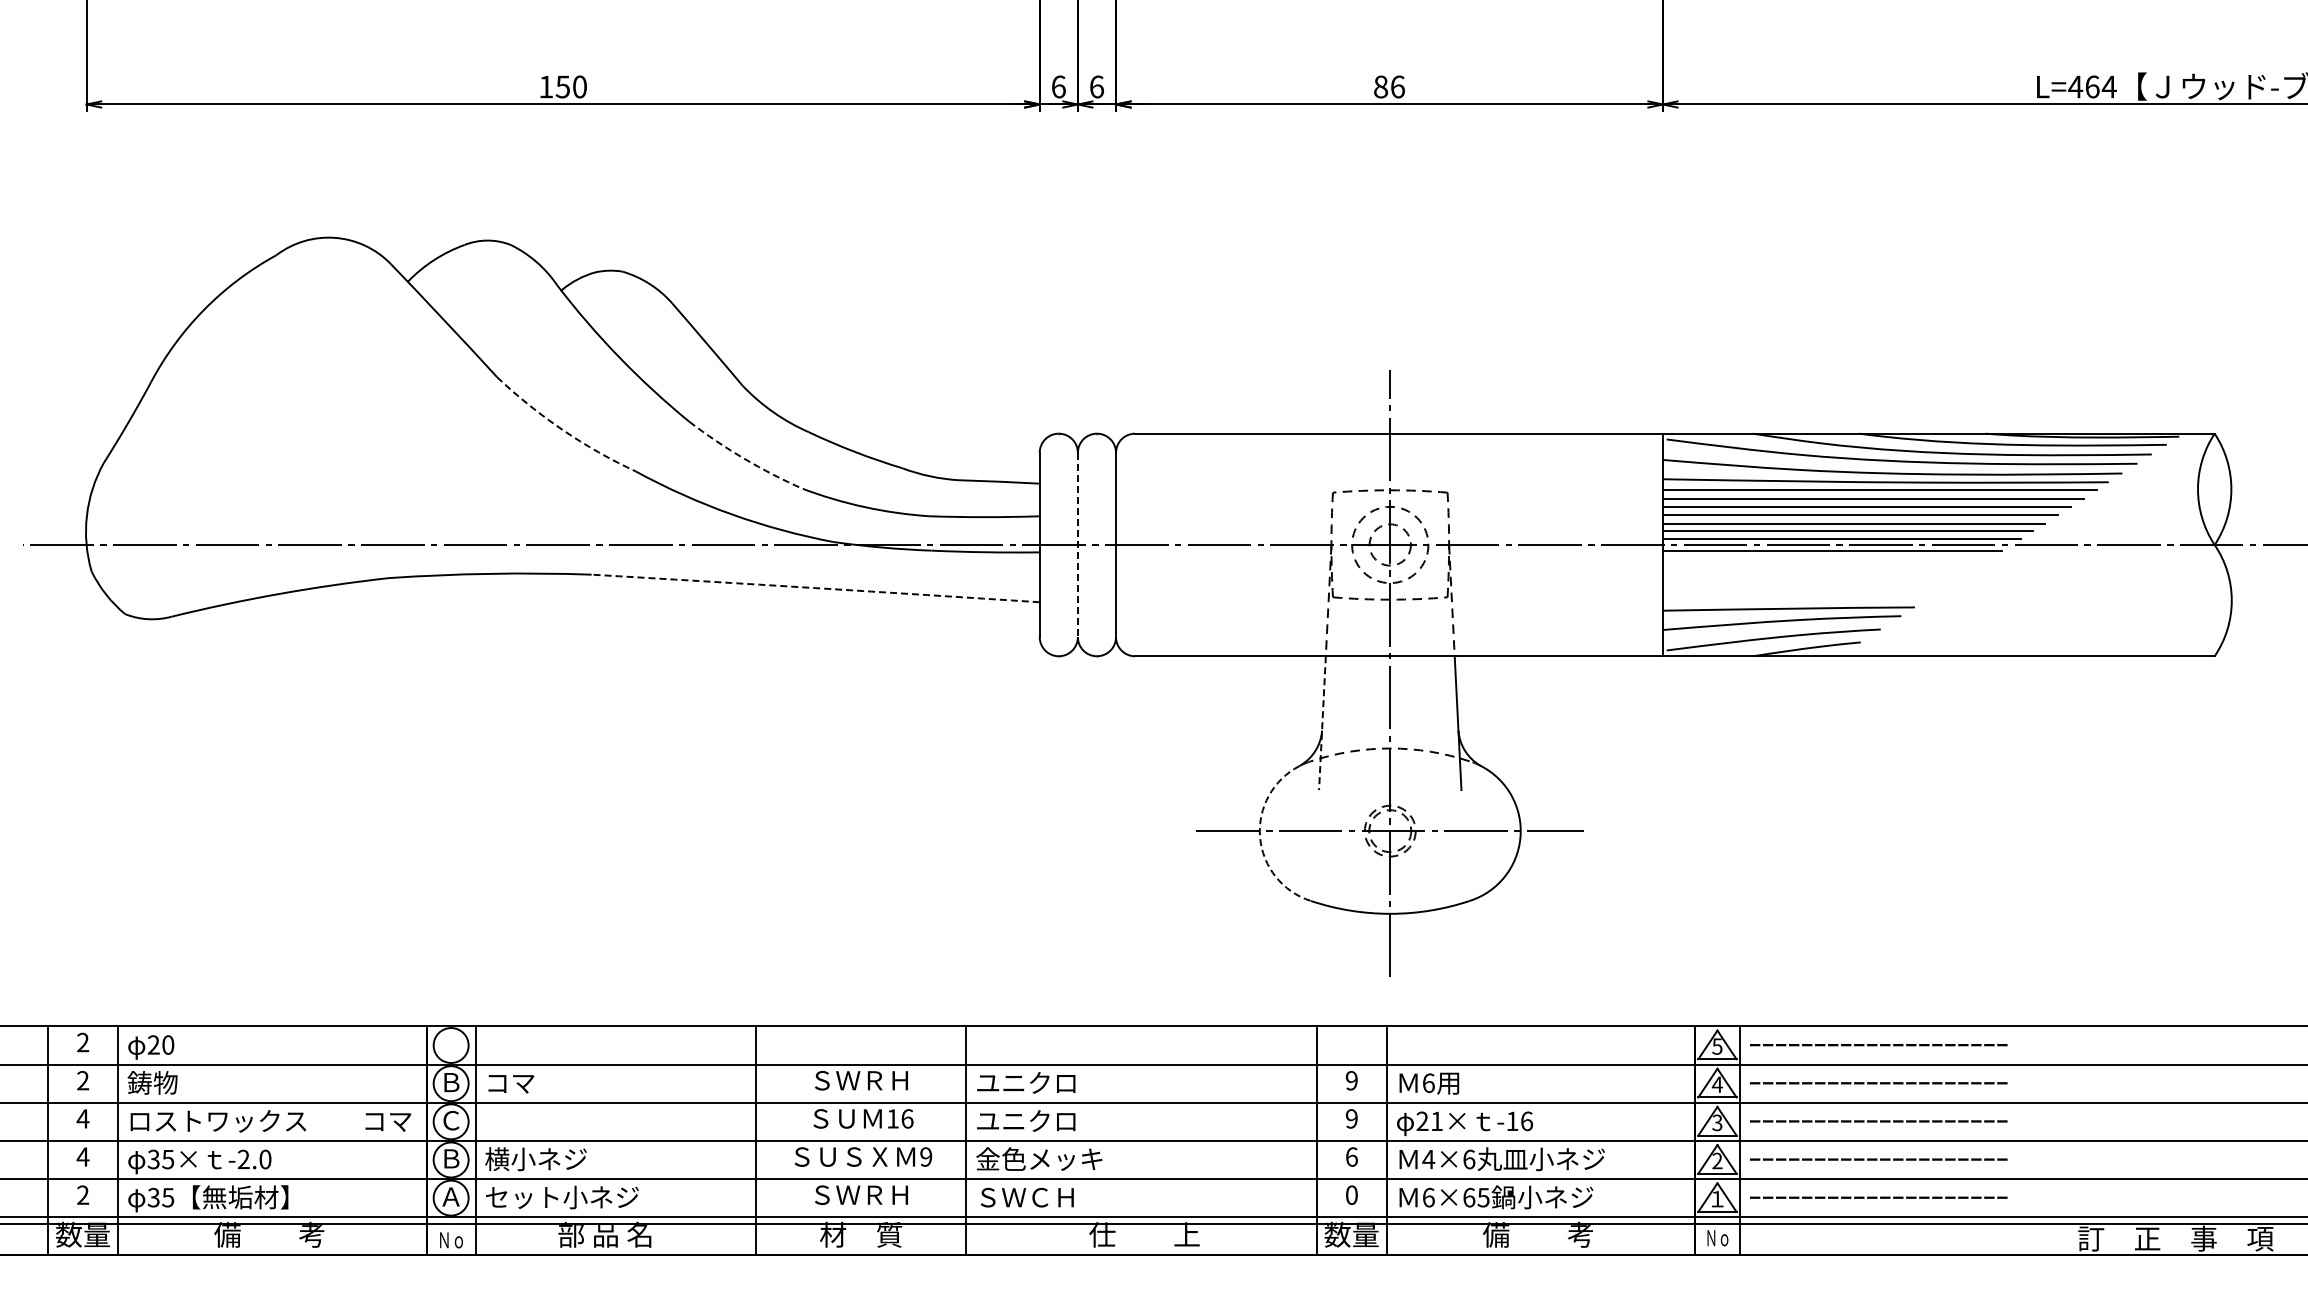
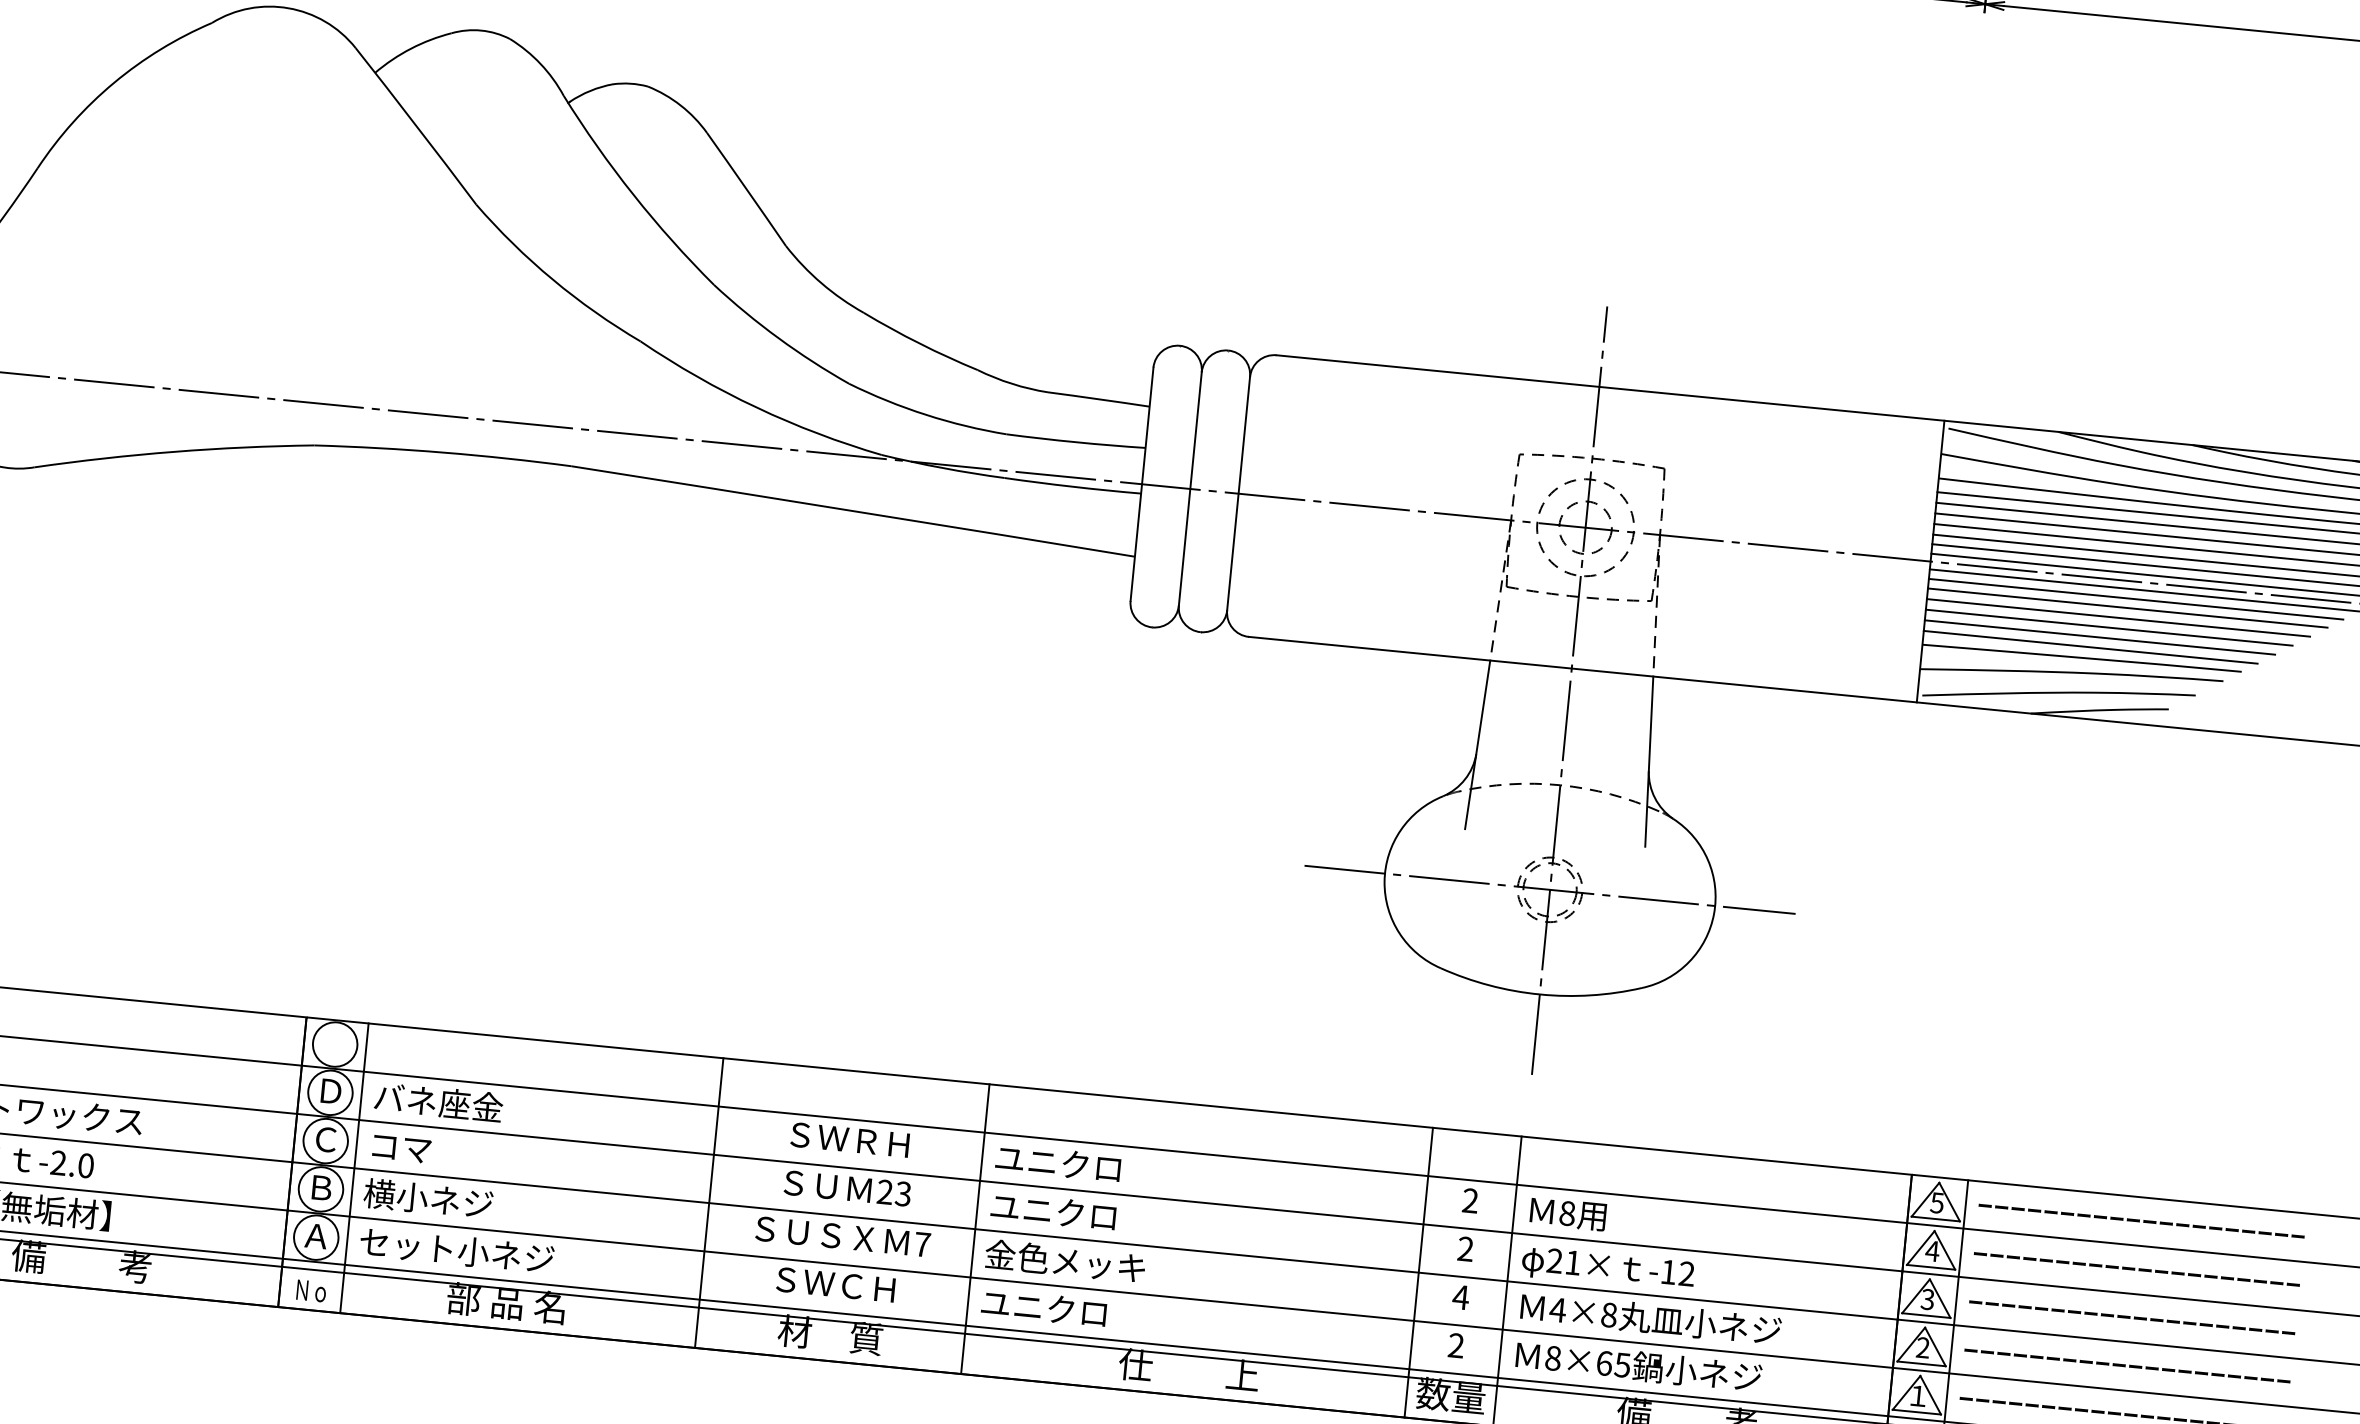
arc: (562, 430) -> (552, 280), dashed -> solid
arc: (744, 458) -> (779, 338), dashed -> solid
line: (1077, 545) -> (1189, 489), dashed -> solid
line: (1826, 558) -> (2135, 598), added
line: (1820, 566) -> (2127, 608), added
line: (1813, 574) -> (2117, 617), added
line: (1807, 583) -> (2108, 628), added
arc: (815, 588) -> (852, 511), dashed -> solid
line: (1800, 591) -> (2098, 637), added
line: (1794, 599) -> (2090, 646), added
line: (1322, 723) -> (1477, 745), dashed -> solid
arc: (1260, 837) -> (1385, 881), dashed -> solid
text: (1351, 1080) -> (1470, 1200), 9 -> 2
text: (451, 1082) -> (331, 1091), Ｂ -> Ｄ
text: (536, 1082) -> (438, 1101), コマ -> バネ座金
text: (1428, 1082) -> (1567, 1212), 6 -> 8
text: (900, 1118) -> (894, 1192), 16 -> 23
text: (1351, 1118) -> (1465, 1248), 9 -> 2
text: (1527, 1121) -> (1687, 1274), -16 -> -12
text: (388, 1122) -> (401, 1149), moved
text: (926, 1156) -> (922, 1243), 9 -> 7
text: (1351, 1156) -> (1460, 1296), 6 -> 4
text: (1469, 1159) -> (1609, 1315), 4×6 -> 4×8
text: (874, 1194) -> (852, 1285), ＳＷＲＨ -> ＳＷＣＨ
text: (1351, 1194) -> (1455, 1344), 0 -> 2
text: (1026, 1197) -> (1044, 1308), ＳＷＣＨ -> ユニクロ
text: (1428, 1197) -> (1553, 1358), 6×65 -> 8×65

